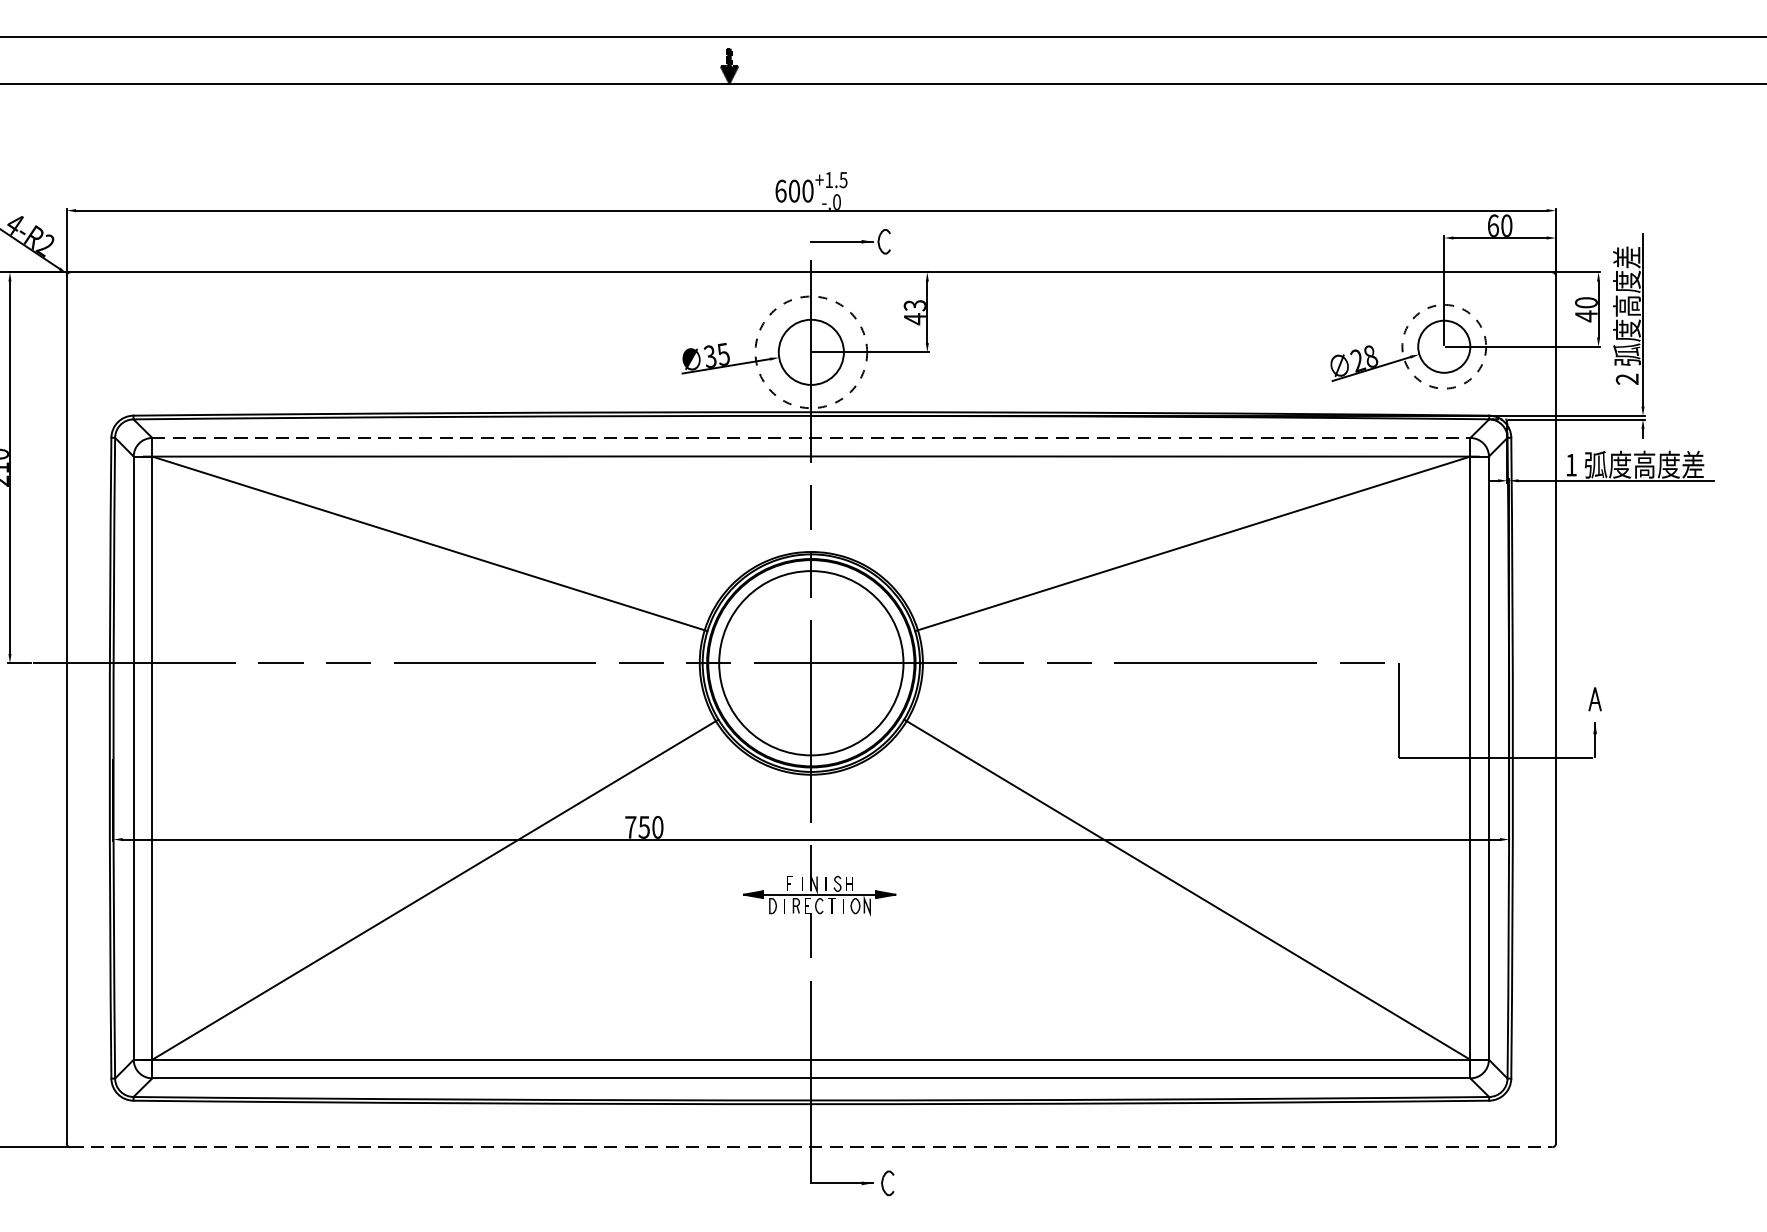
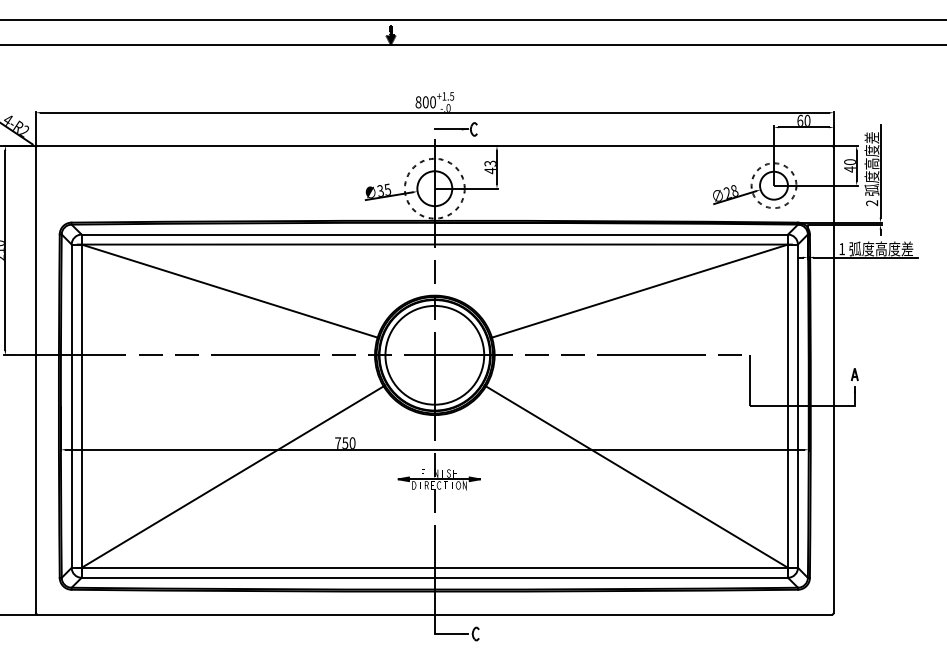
text: (780, 191) -> (418, 102), 600 -> 800
line: (812, 437) -> (435, 234), dashed -> solid
line: (812, 1146) -> (435, 614), dashed -> solid

